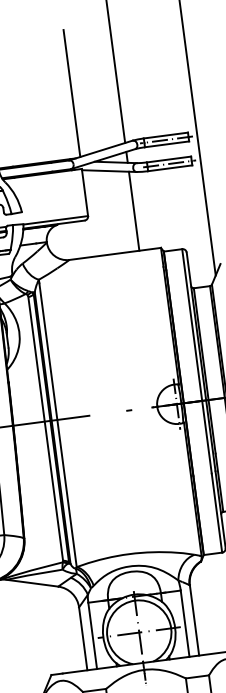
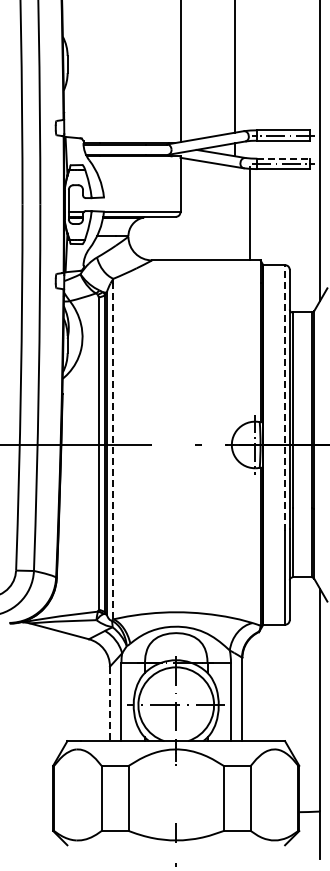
line: (169, 159) -> (284, 158), solid -> dashed
line: (133, 211) -> (249, 213), moved
line: (197, 360) -> (285, 397), solid -> dashed
line: (58, 424) -> (113, 450), solid -> dashed
line: (82, 639) -> (109, 704), solid -> dashed

